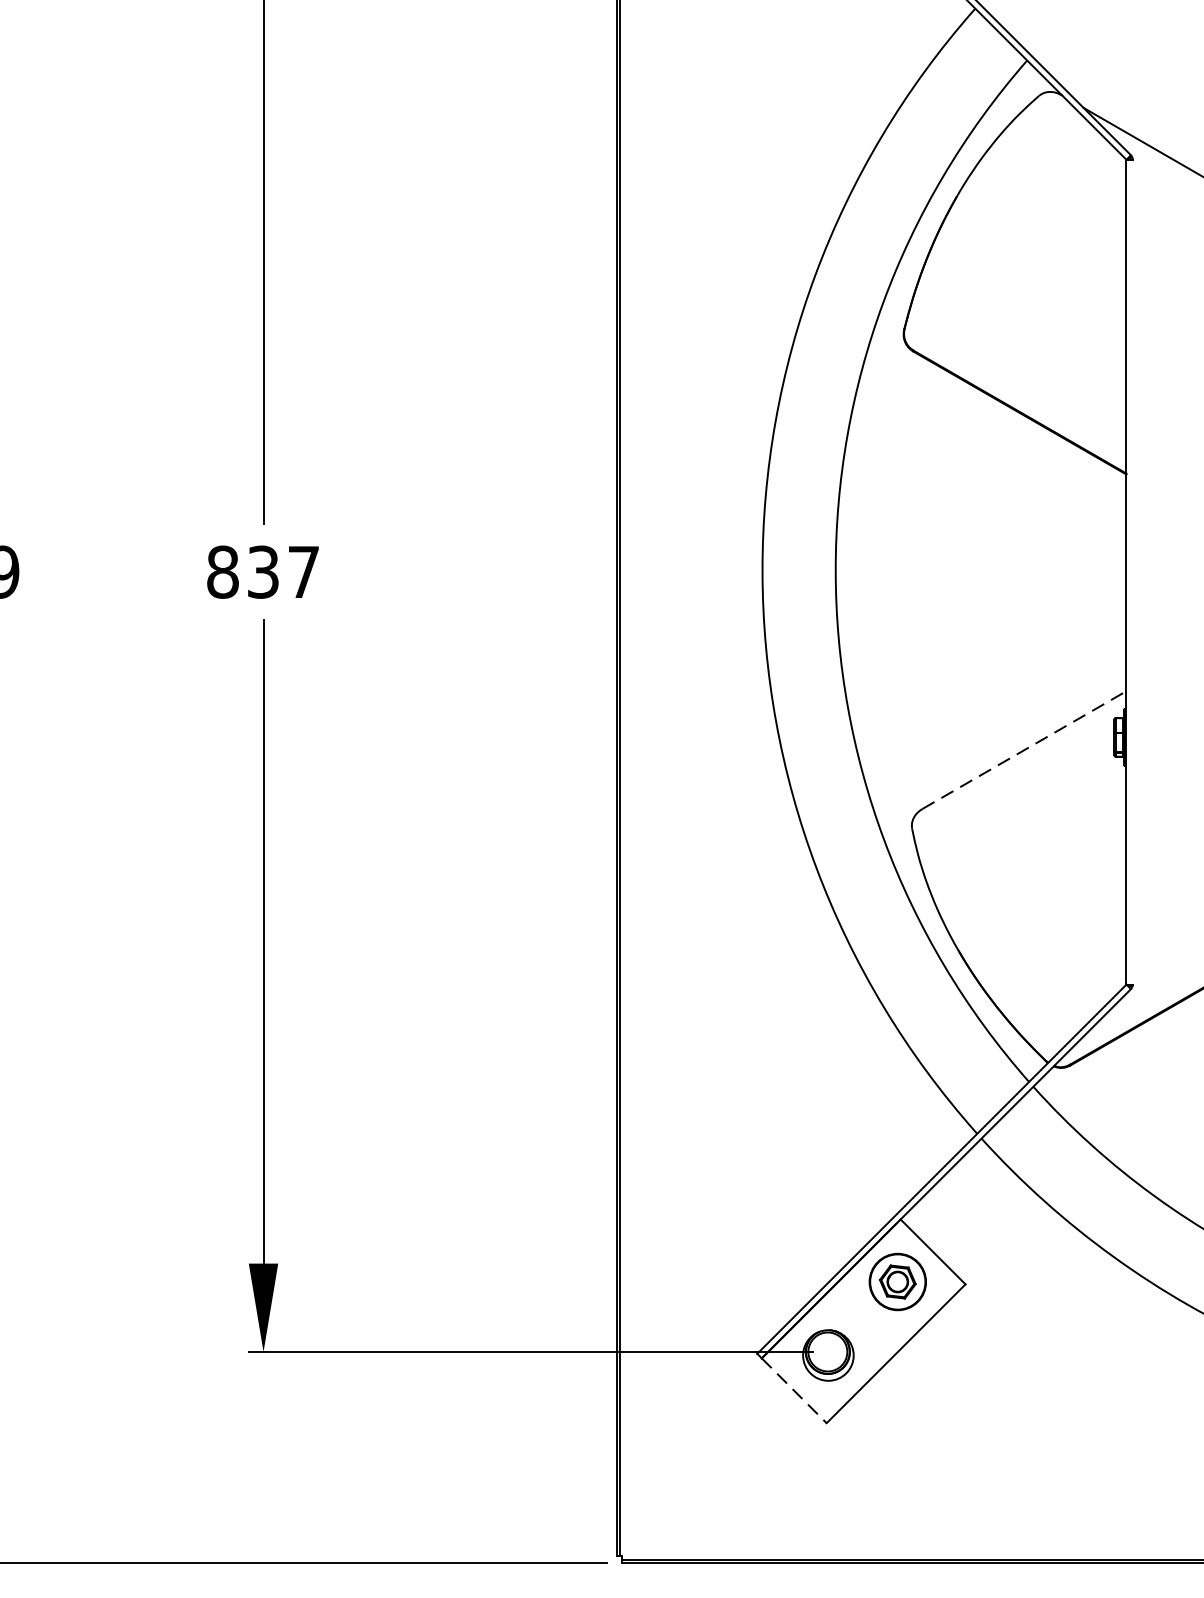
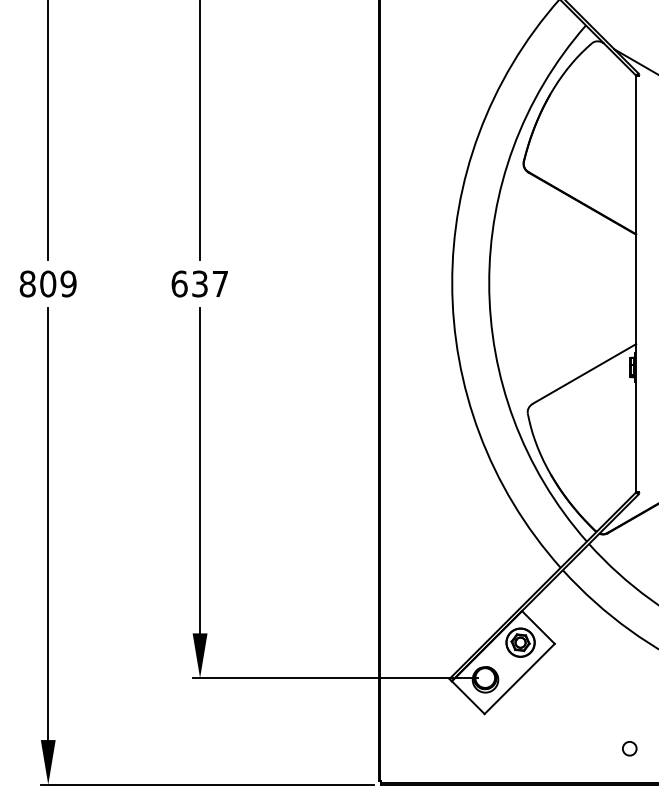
text: (222, 571) -> (179, 283), 837 -> 637
line: (1024, 749) -> (584, 373), dashed -> solid
line: (794, 1392) -> (468, 698), dashed -> solid
circle: (1113, 1491) -> (629, 748), added

